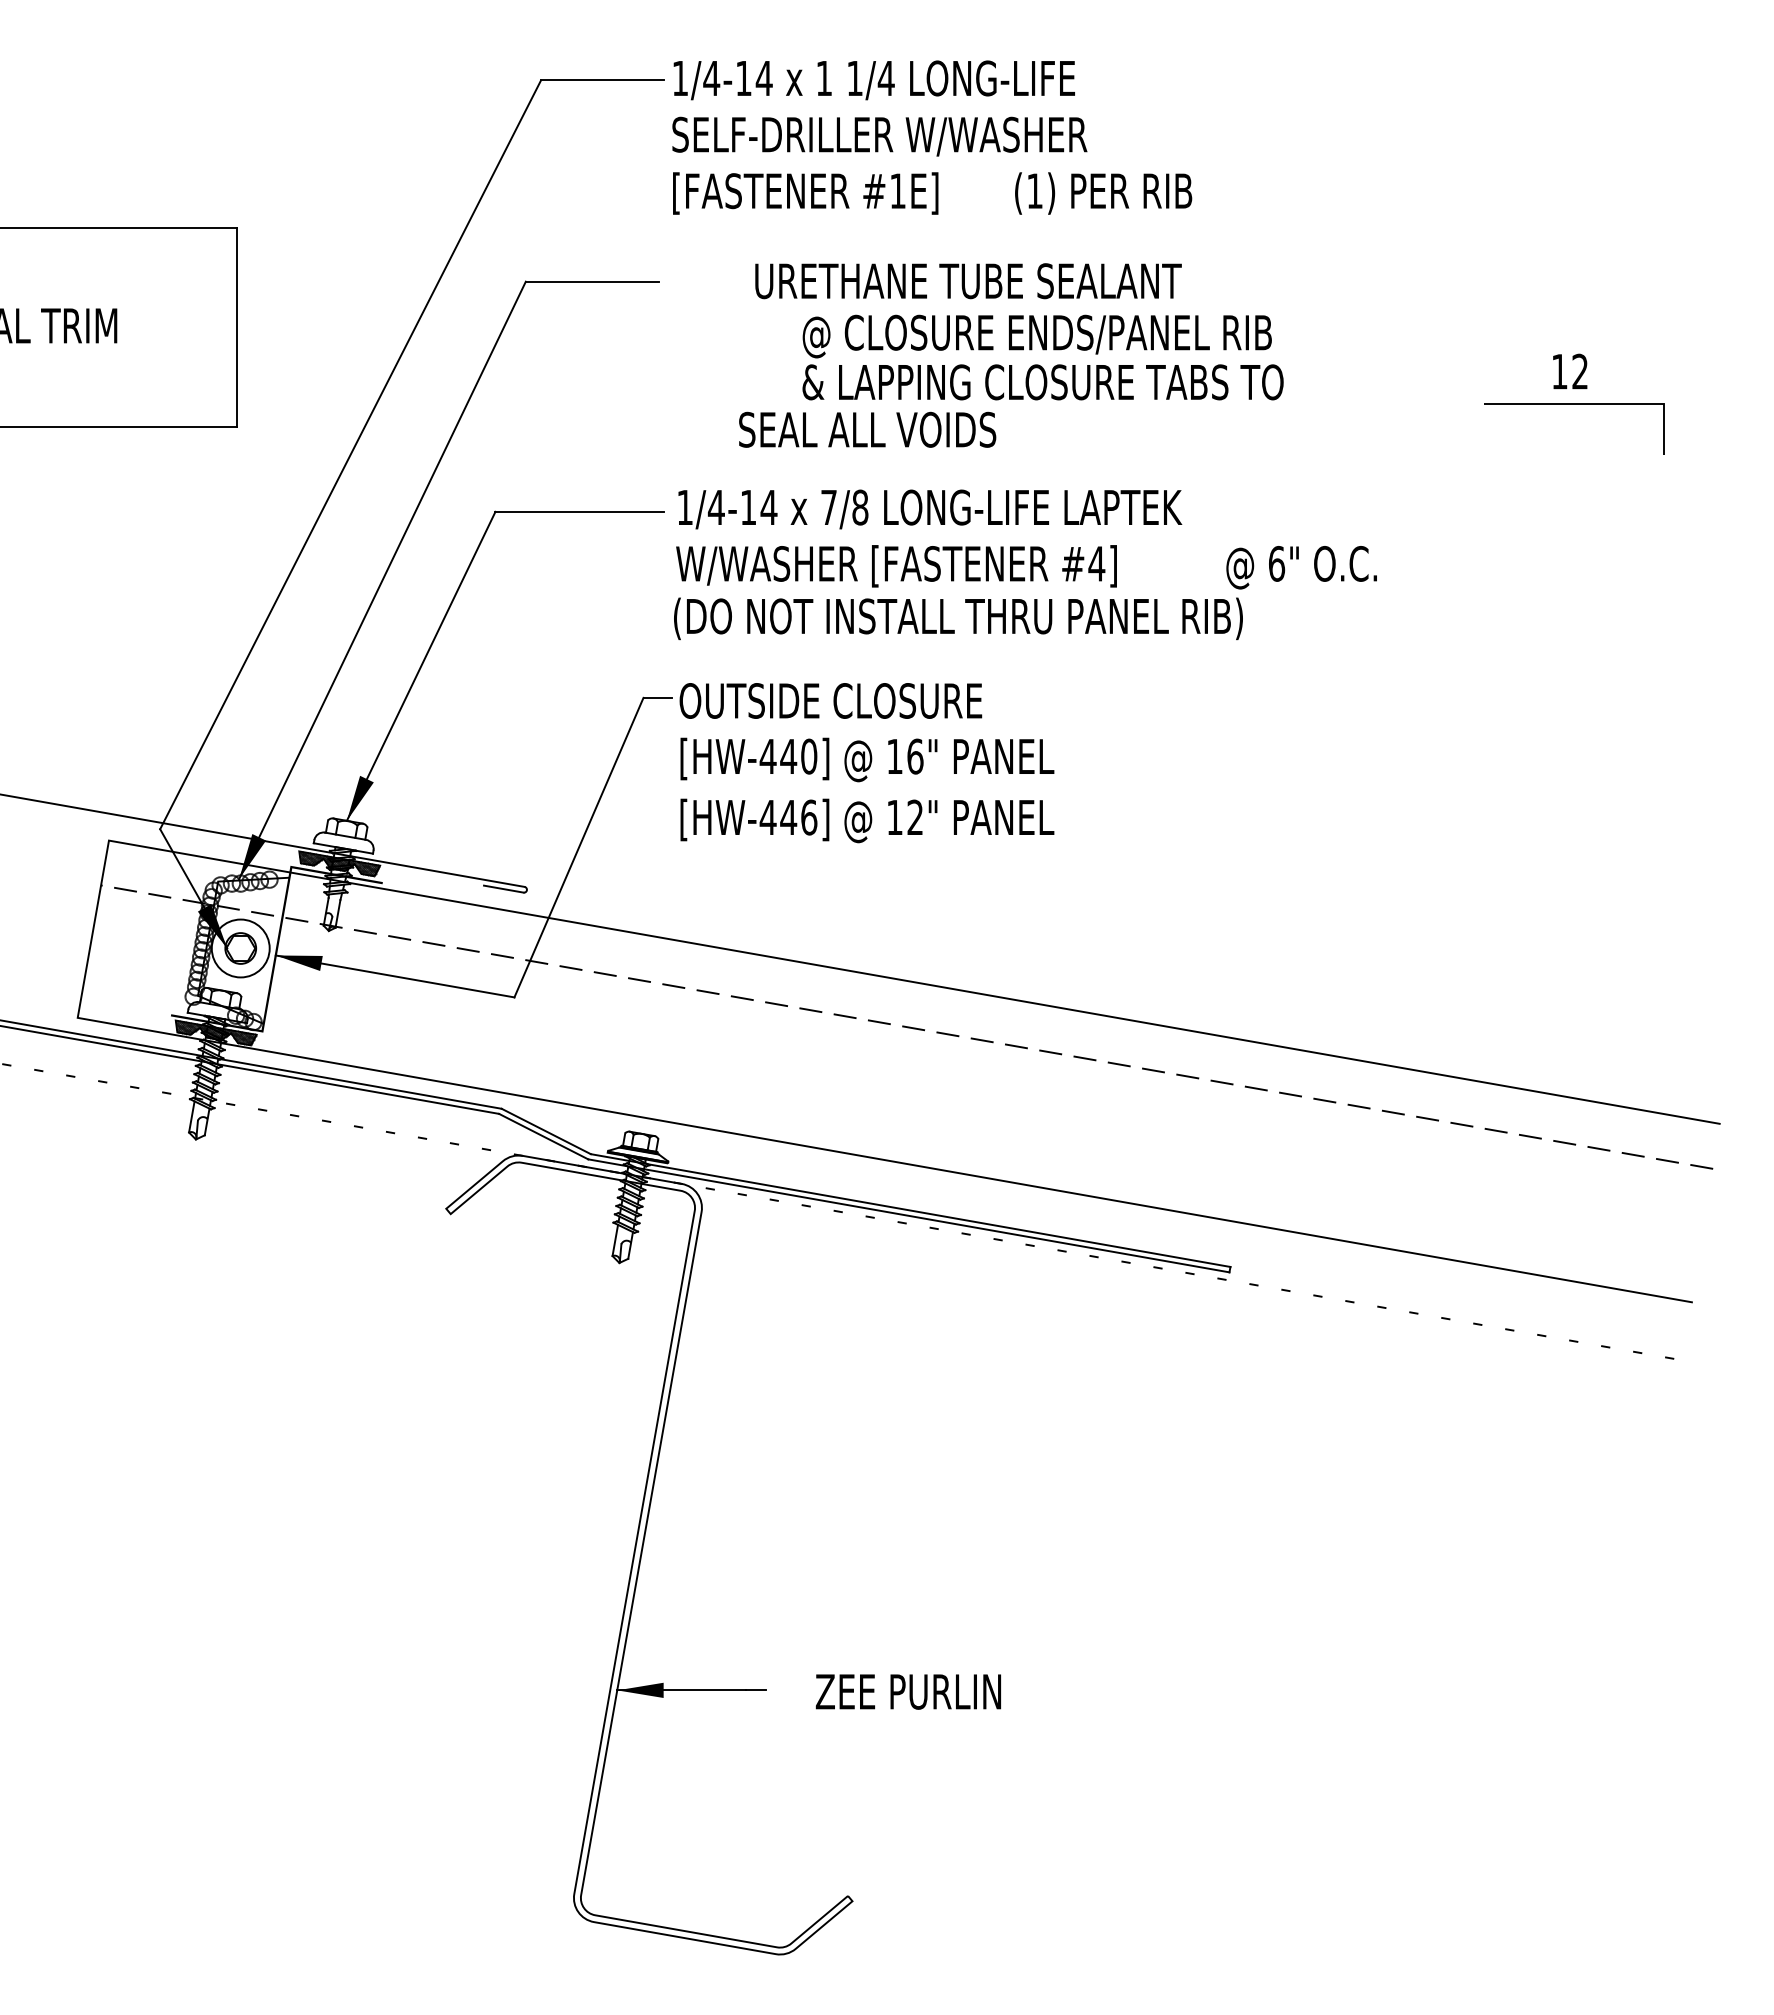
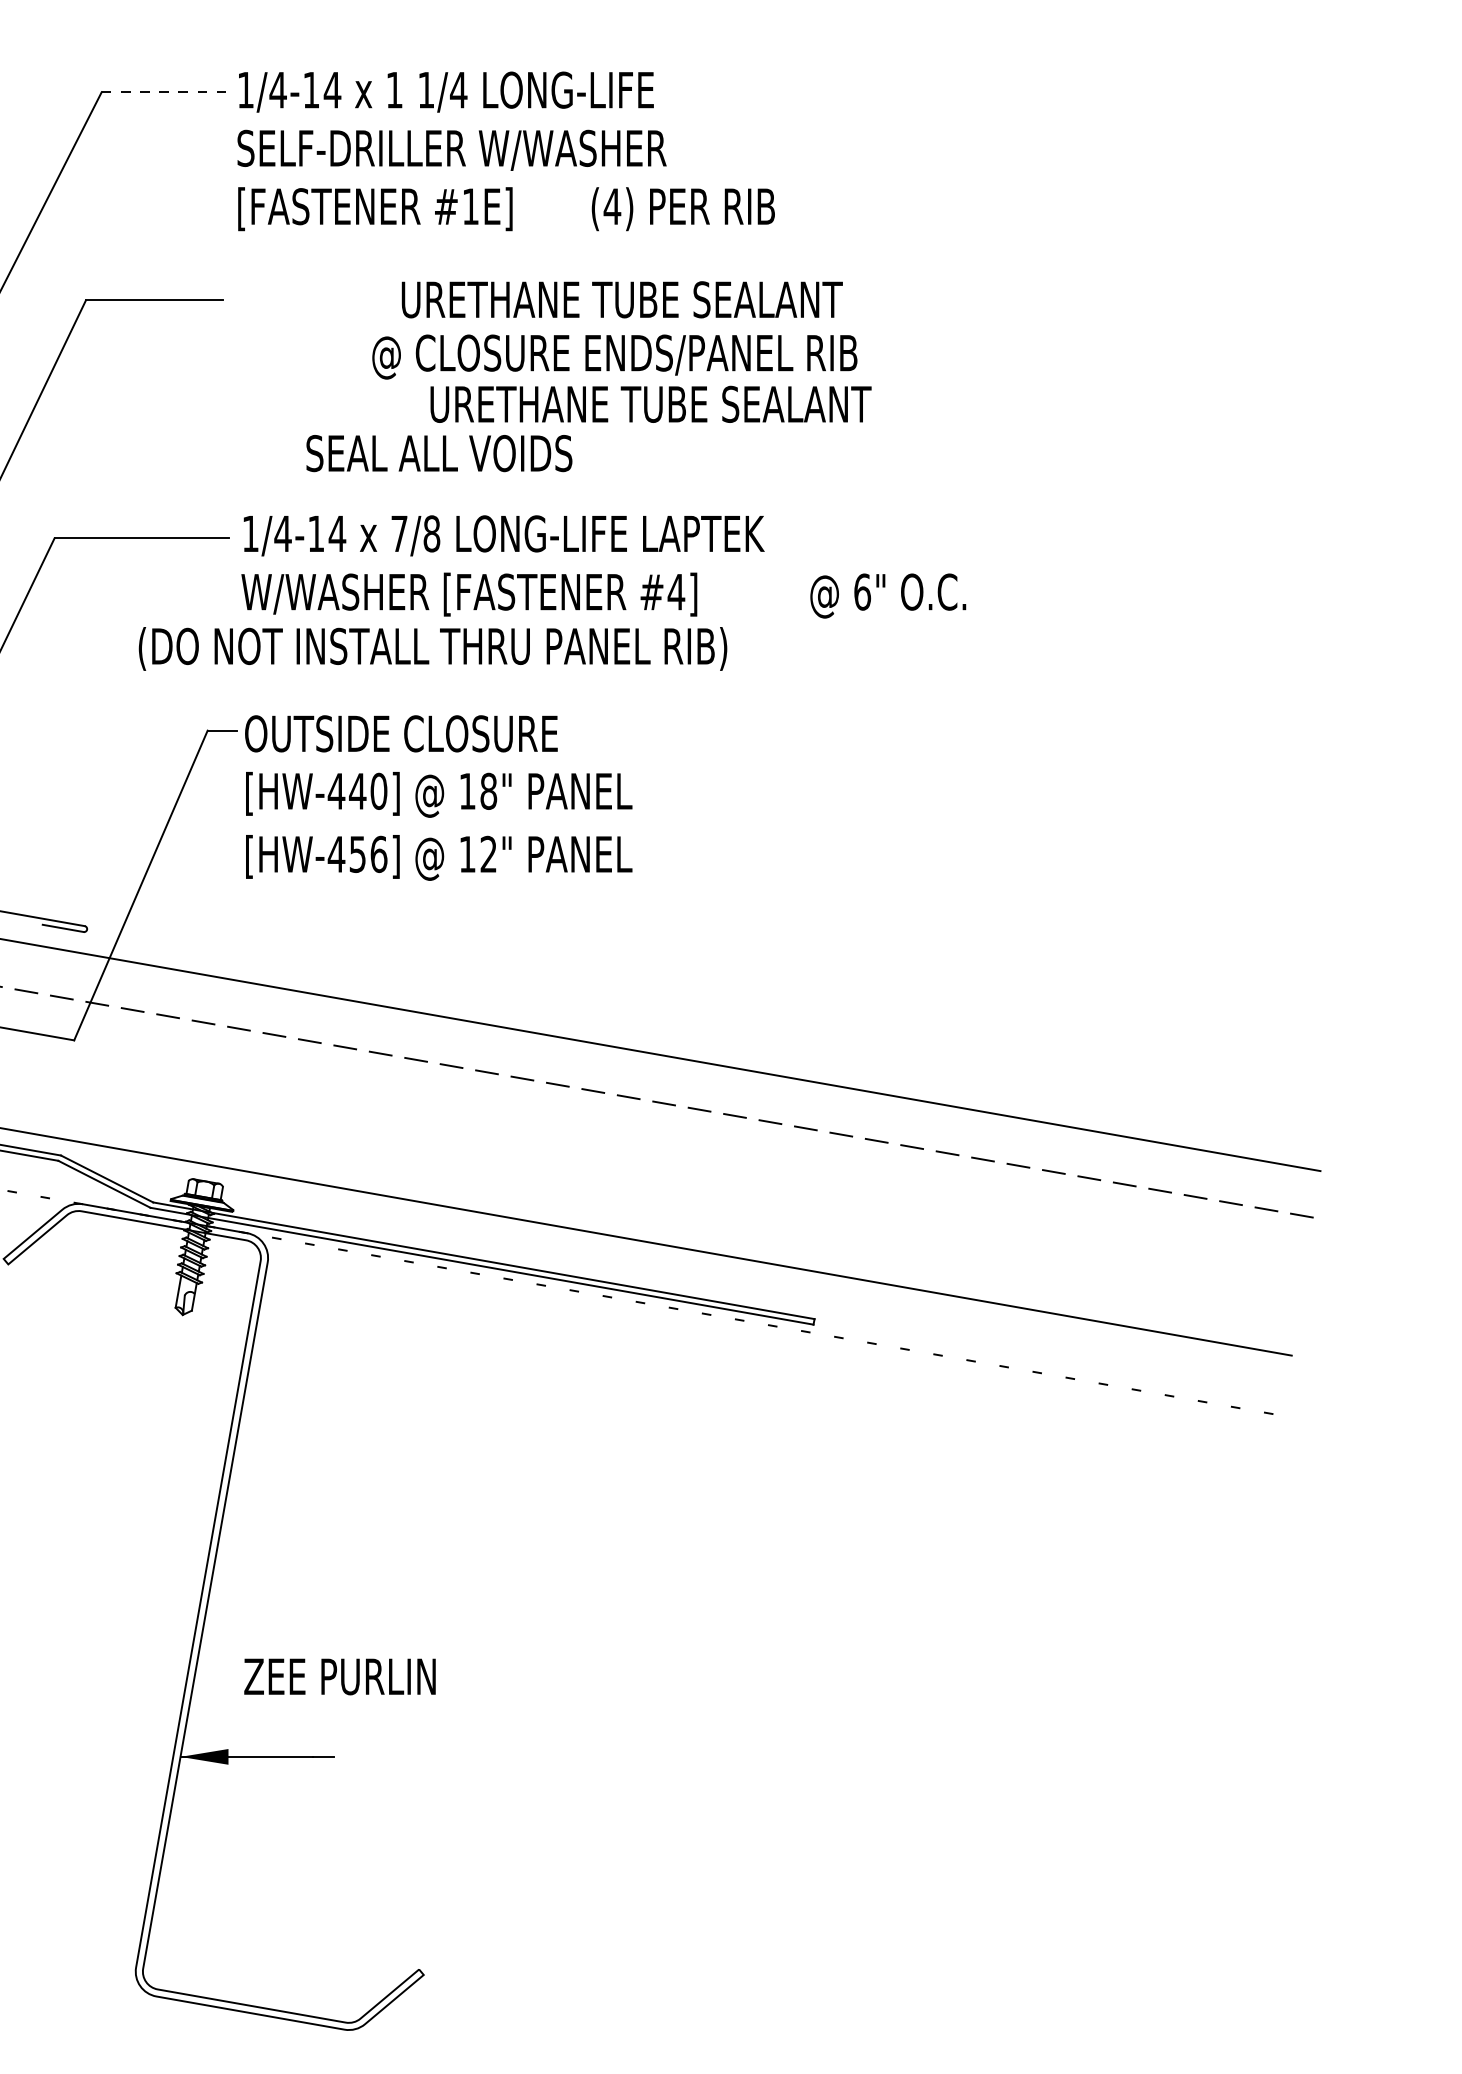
line: (602, 80) -> (165, 92), solid -> dashed
text: (1034, 190) -> (611, 206), (1) -> (4)
text: (968, 281) -> (622, 300), moved
text: (1043, 382) -> (621, 404), & LAPPING CLOSURE TABS TO -> URETHANE TUBE SEALANT
part: (1574, 403) -> (1170, 426), removed
text: (958, 618) -> (433, 648), moved
text: (915, 756) -> (488, 791), 16" -> 18"
text: (788, 817) -> (357, 854), [HW-446] -> [HW-456]
text: (907, 1691) -> (338, 1676), moved

